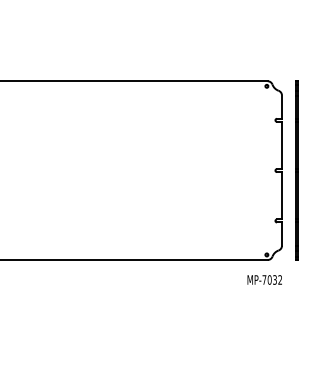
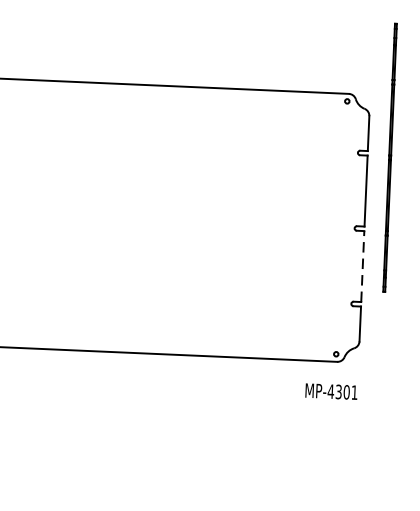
line: (296, 170) -> (389, 157), moved
line: (282, 195) -> (363, 266), solid -> dashed
text: (271, 279) -> (341, 391), MP-7032 -> MP-4301

